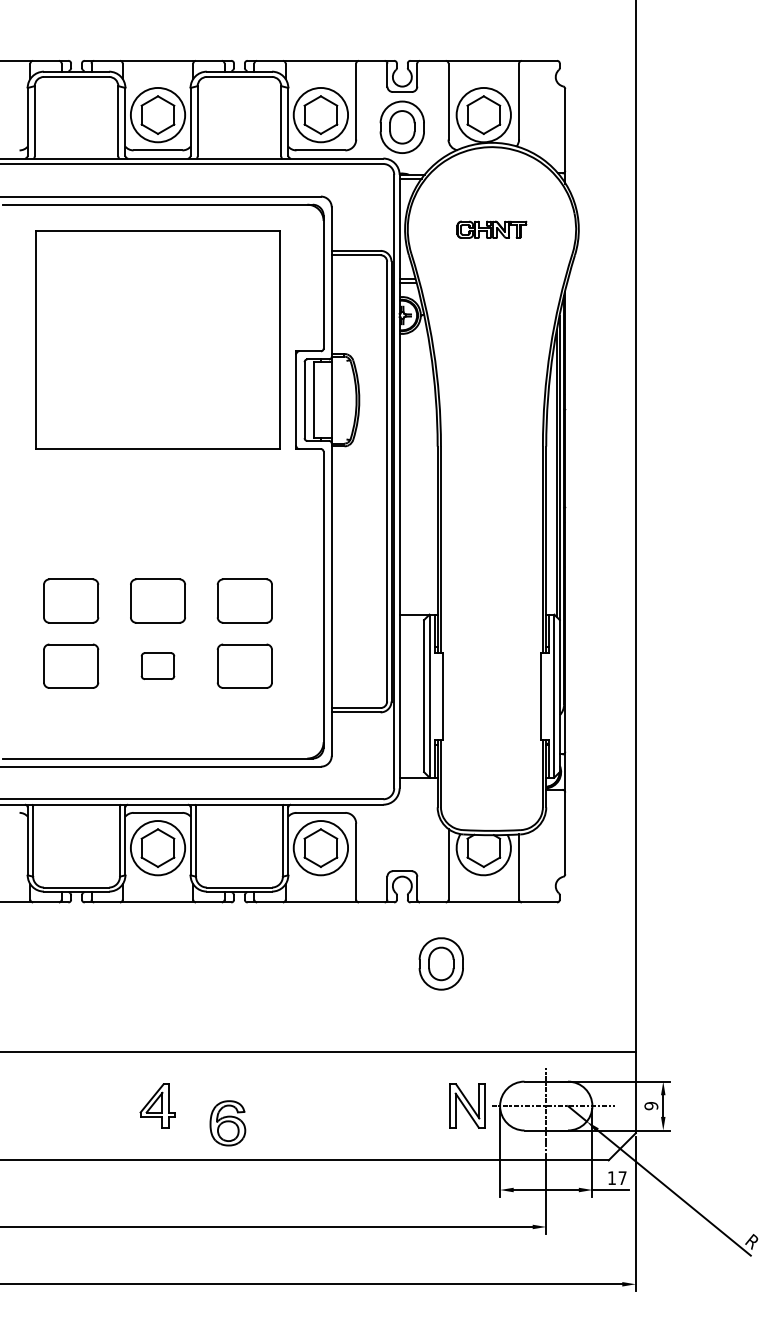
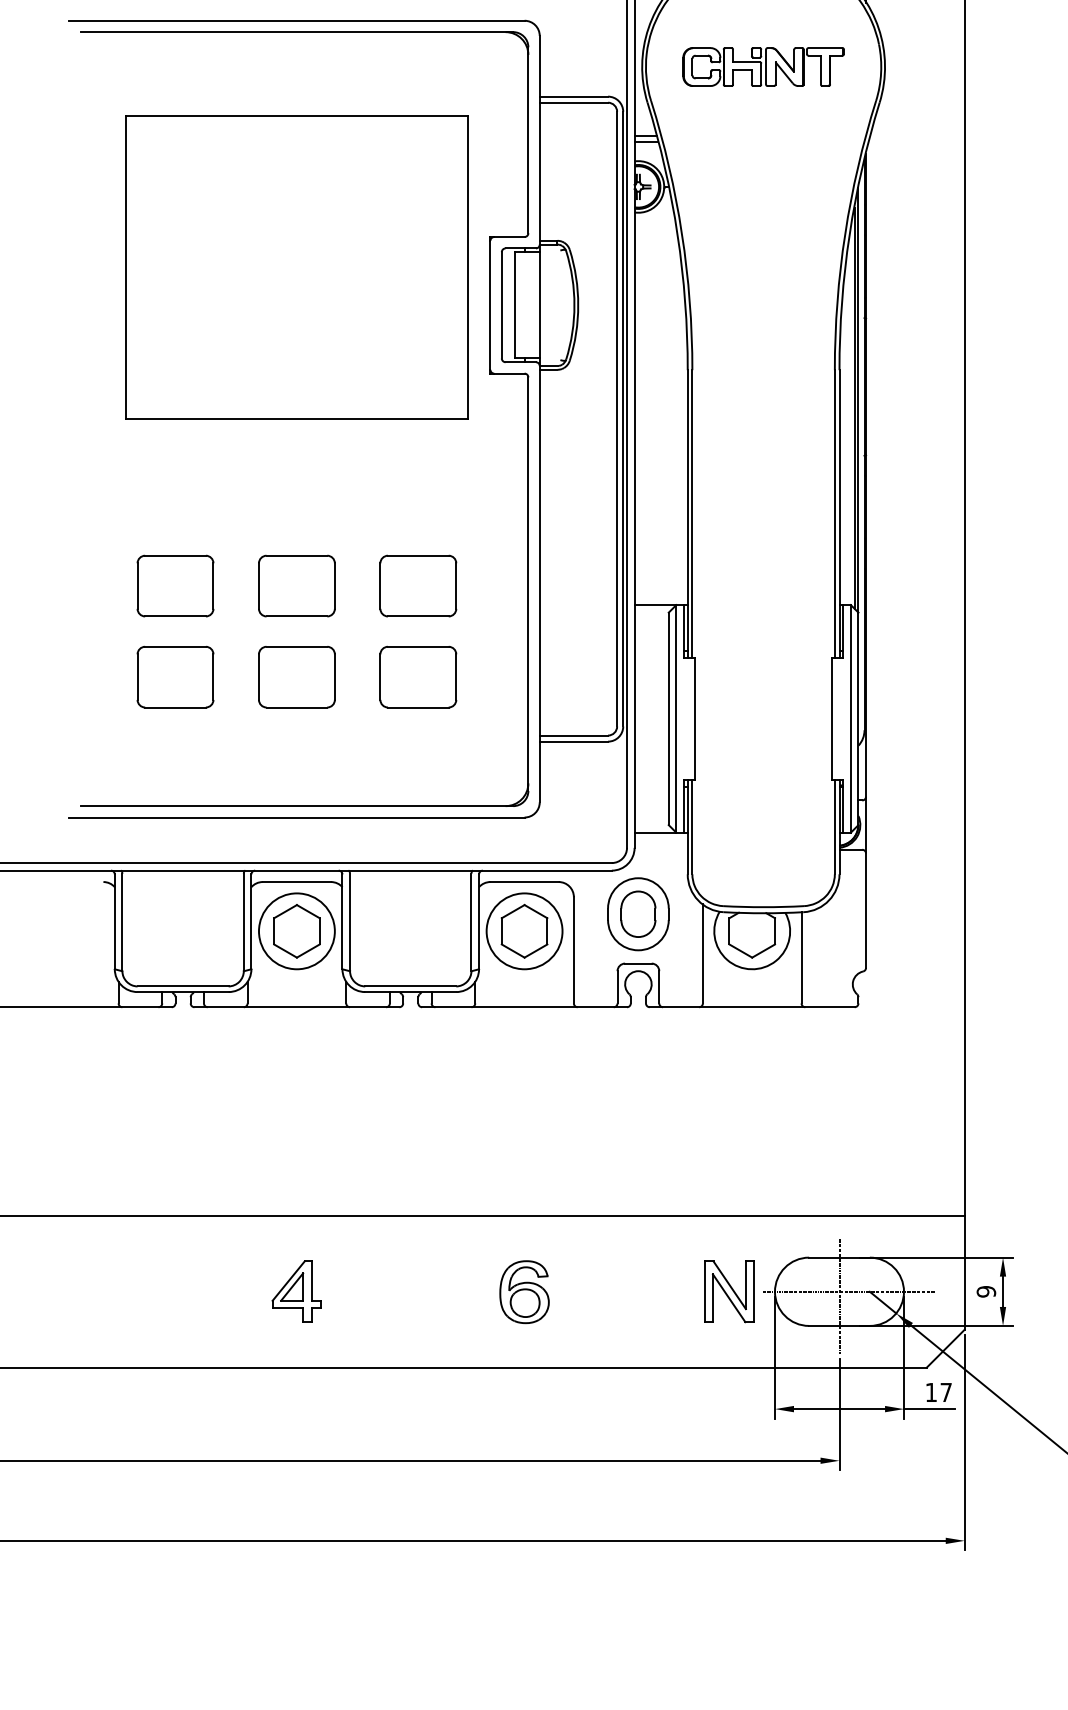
part: (491, 229) -> (762, 66), size x1.67
part: (157, 339) -> (296, 266), moved
part: (157, 665) -> (296, 676), size x1.67
part: (440, 963) -> (637, 913), moved
part: (227, 1123) -> (524, 1292), moved

